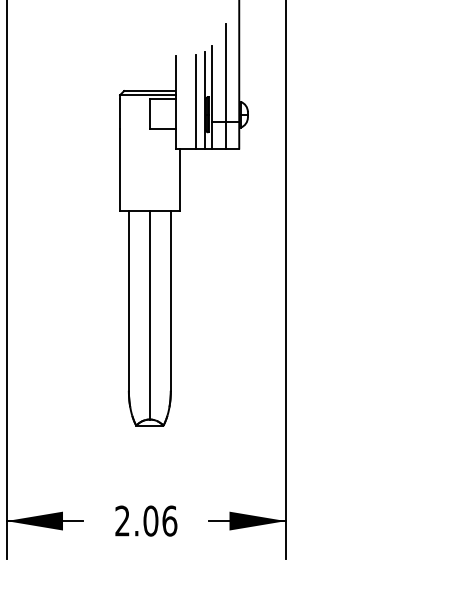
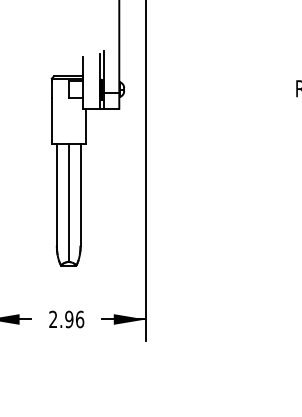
line: (225, 86) -> (111, 73), removed
line: (195, 100) -> (94, 81), removed
text: (151, 521) -> (69, 319), 2.06 -> 2.96

